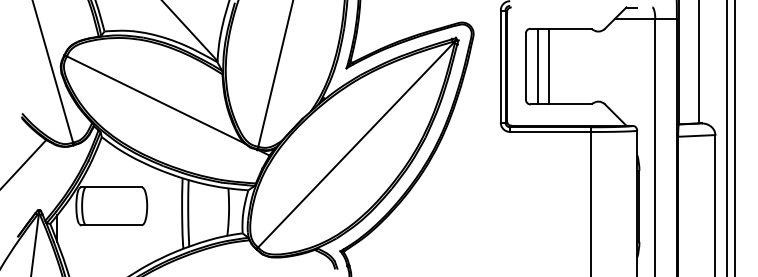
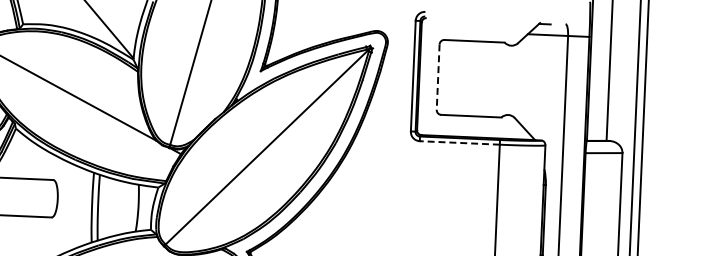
line: (537, 66) -> (449, 77), removed
line: (548, 66) -> (460, 78), removed
line: (525, 67) -> (437, 78), solid -> dashed
line: (550, 132) -> (459, 143), solid -> dashed

